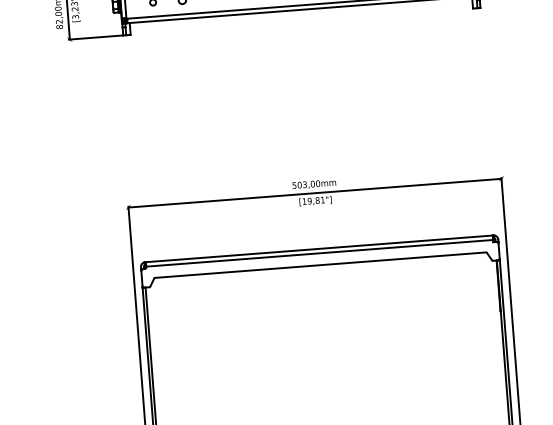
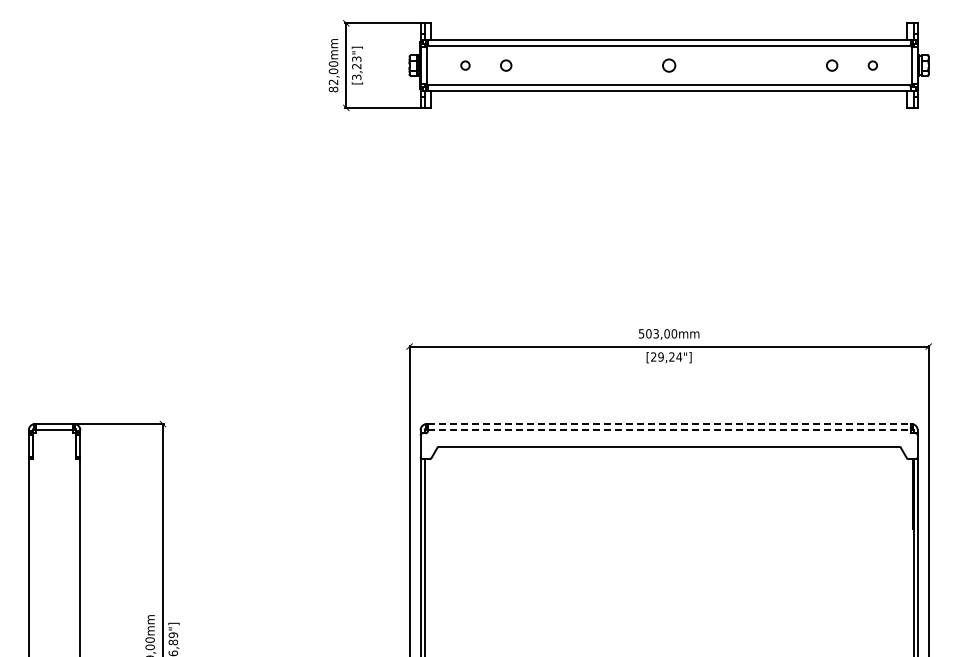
text: (313, 200) -> (666, 356), [19,81"] -> [29,24"]
line: (319, 249) -> (669, 424), solid -> dashed
line: (319, 253) -> (669, 430), solid -> dashed

